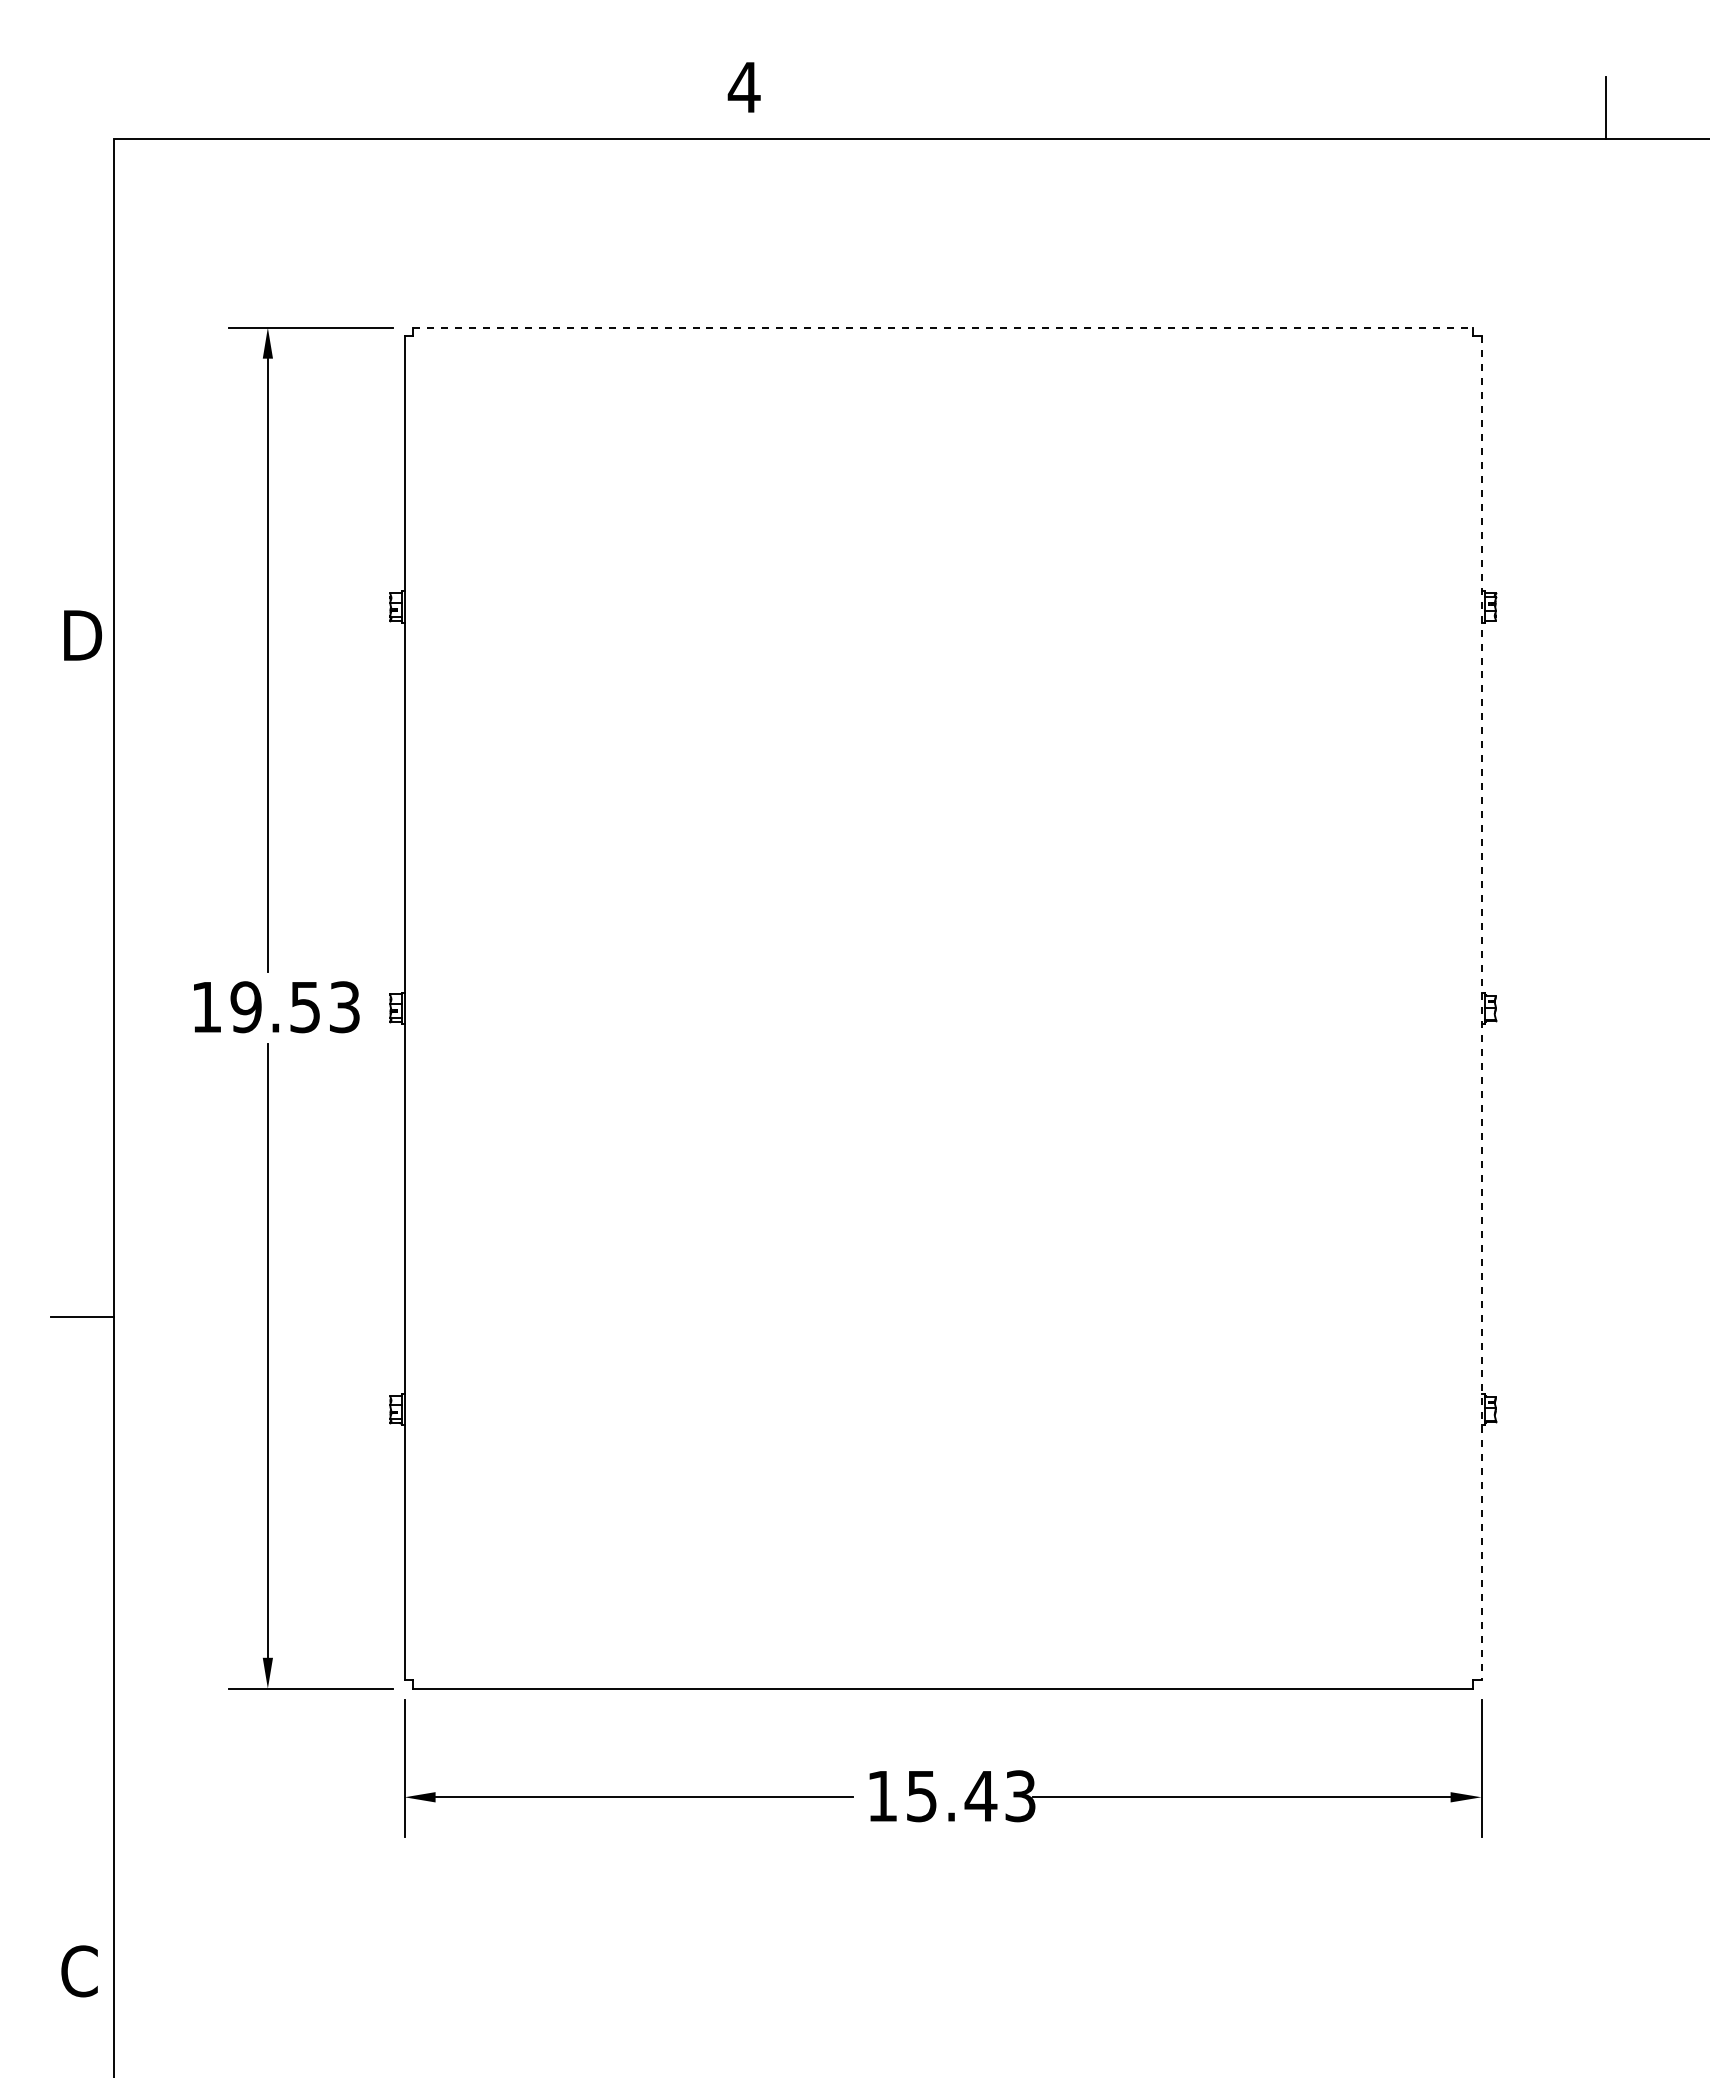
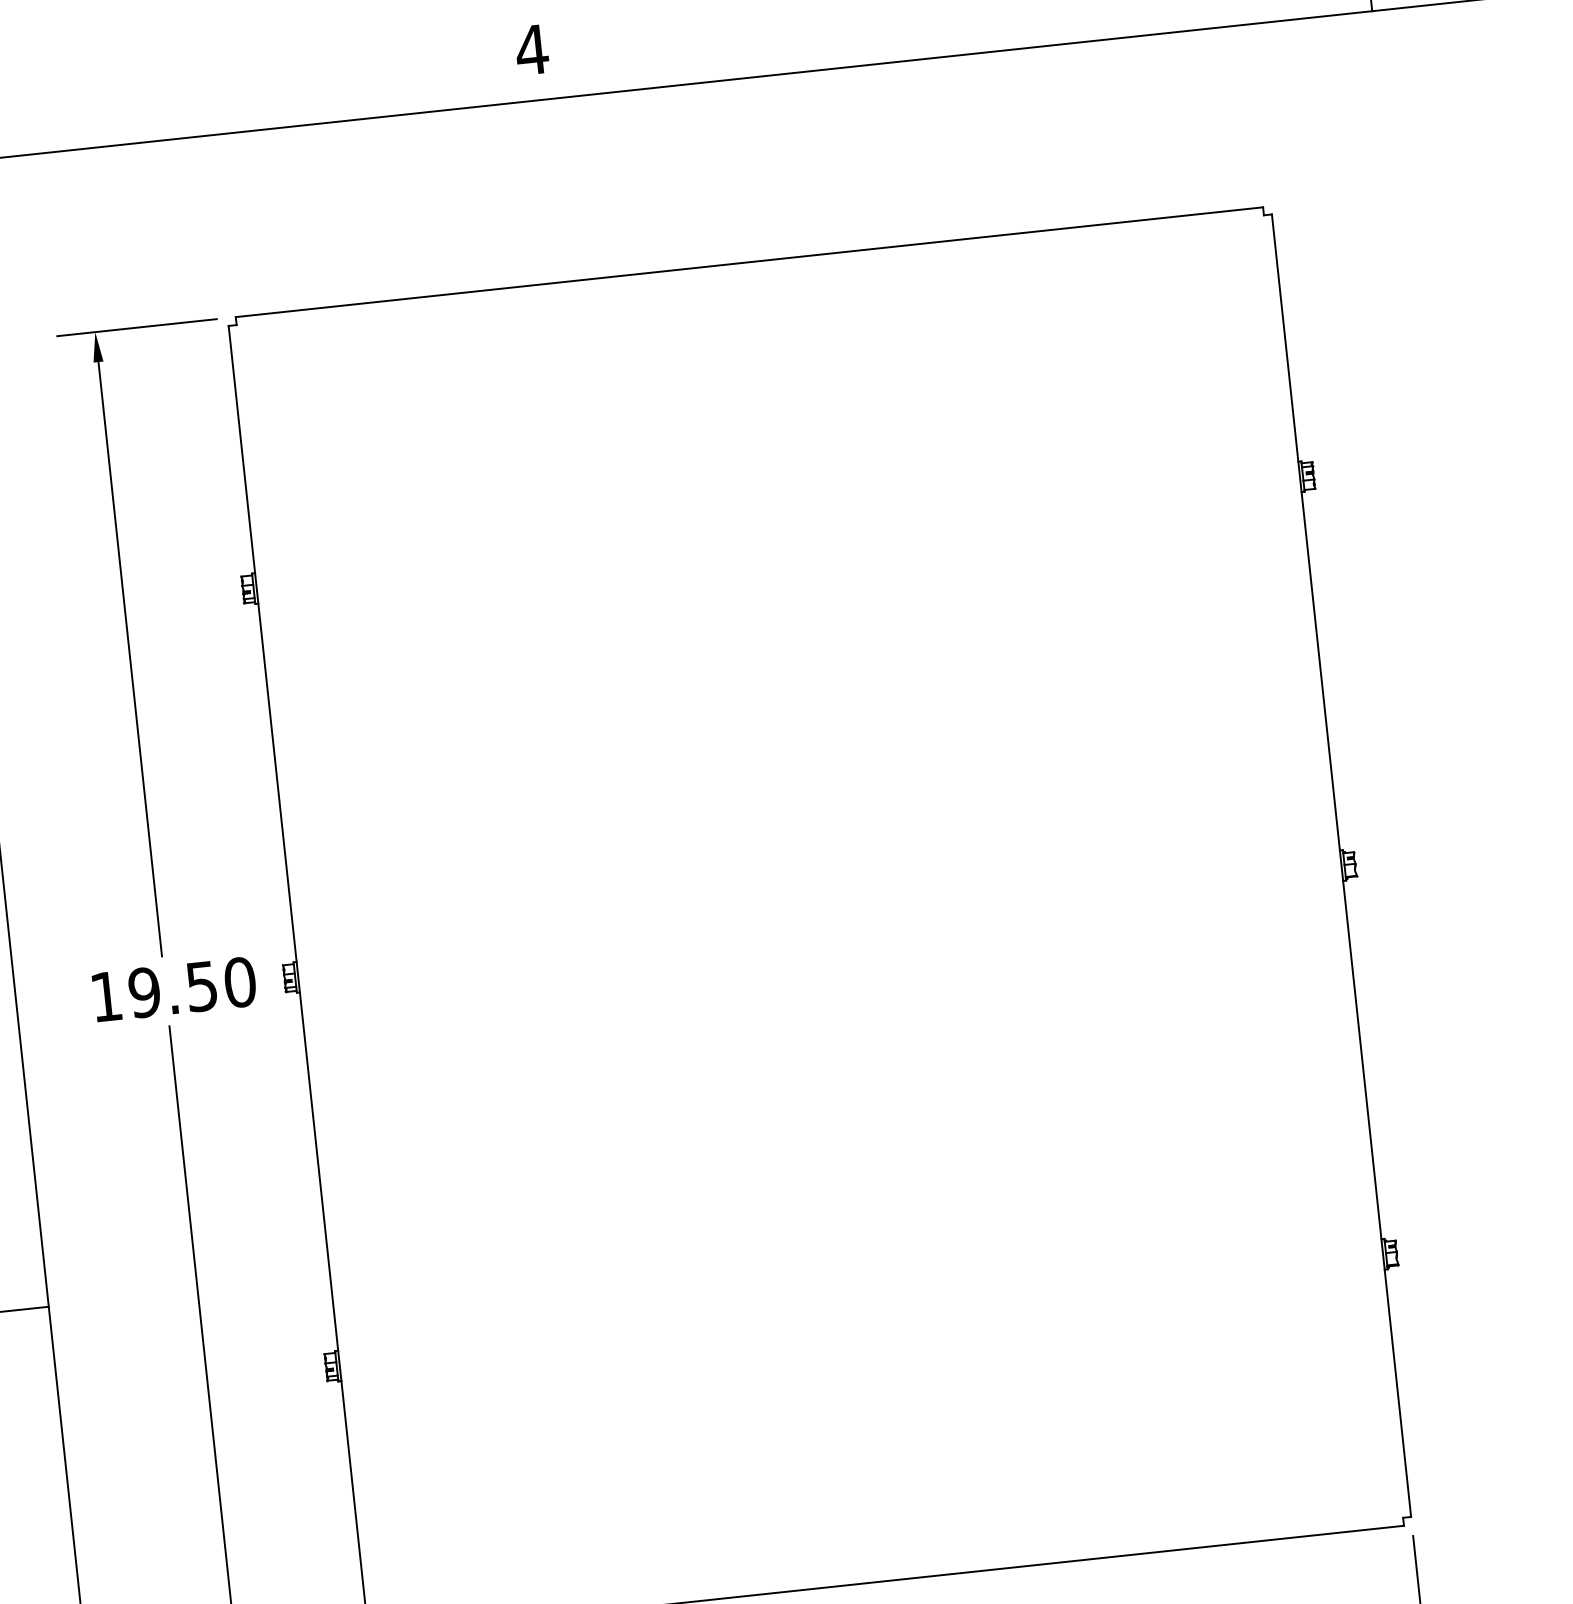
line: (943, 327) -> (749, 261), dashed -> solid
text: (344, 1007) -> (239, 982), 19.53 -> 19.50
line: (1481, 1008) -> (1341, 865), dashed -> solid

